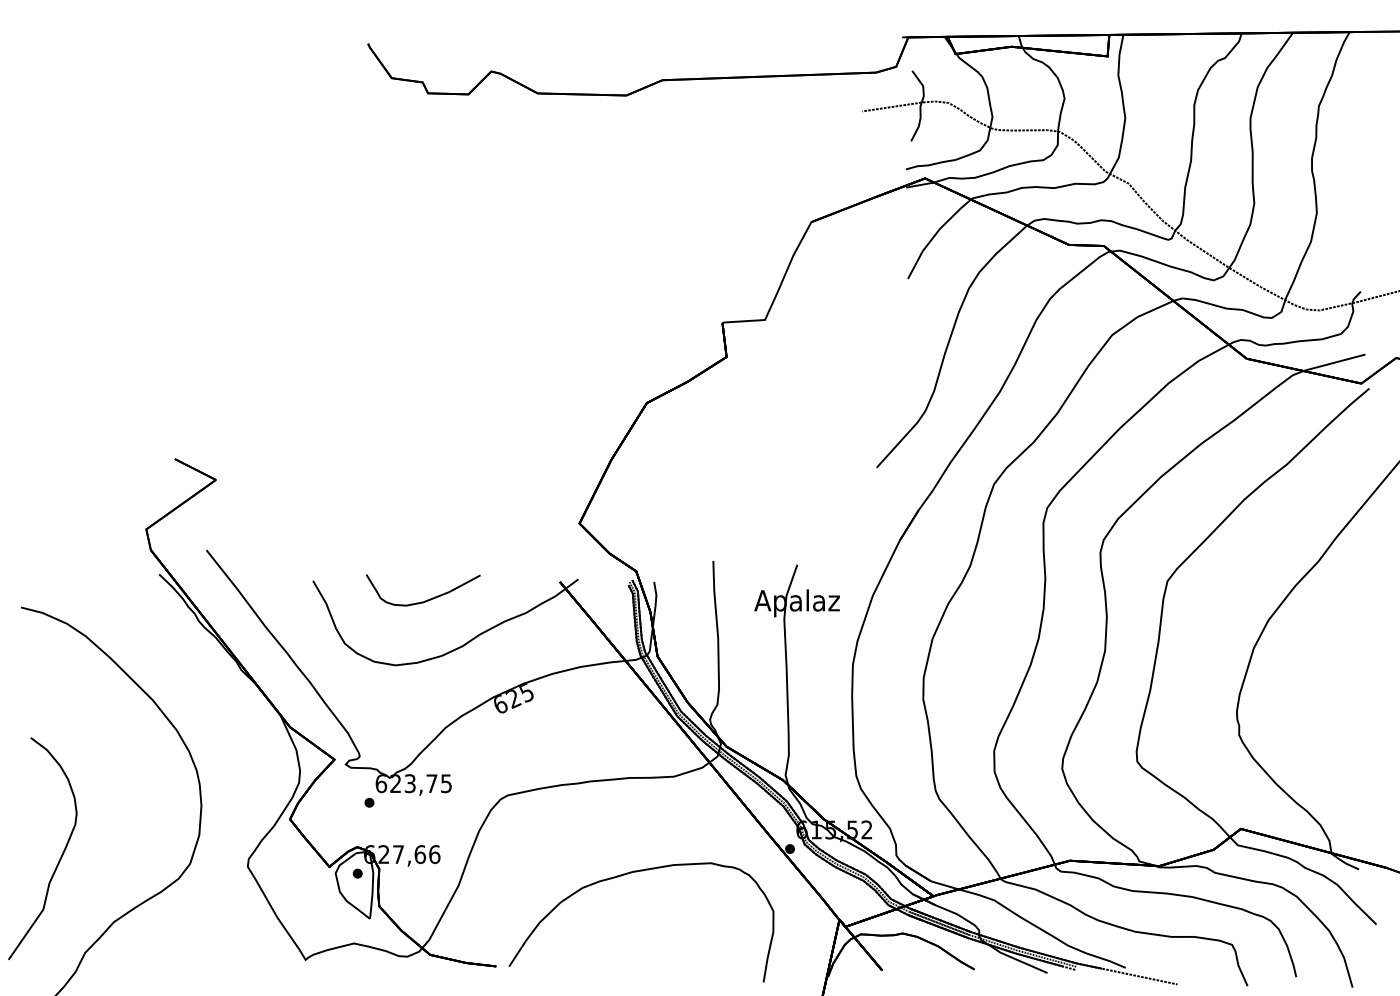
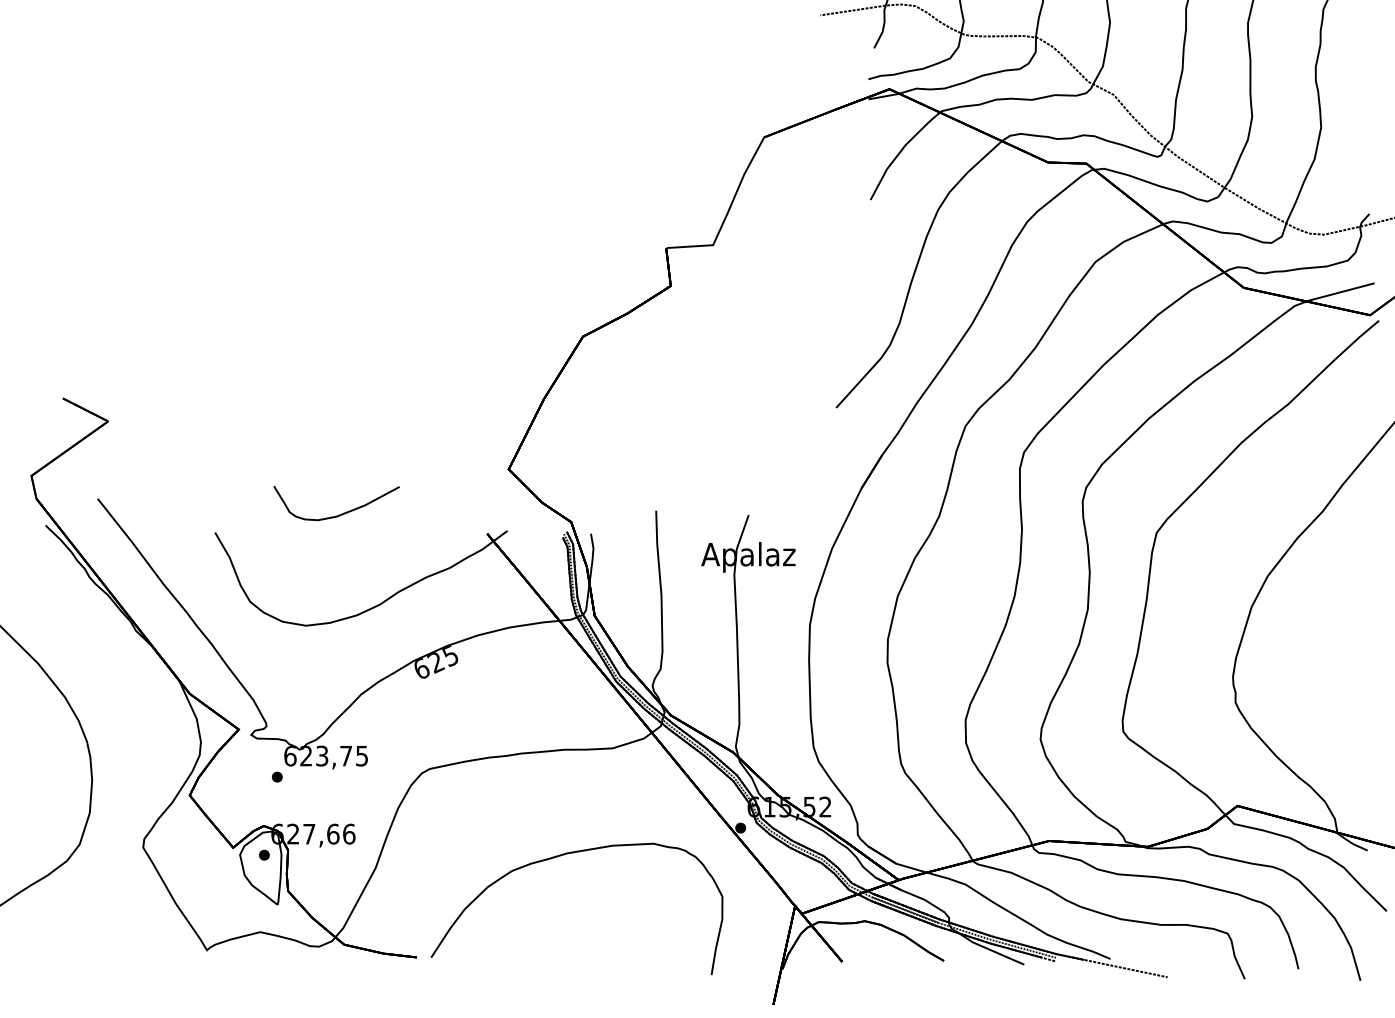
part: (424, 600) -> (337, 514), moved

